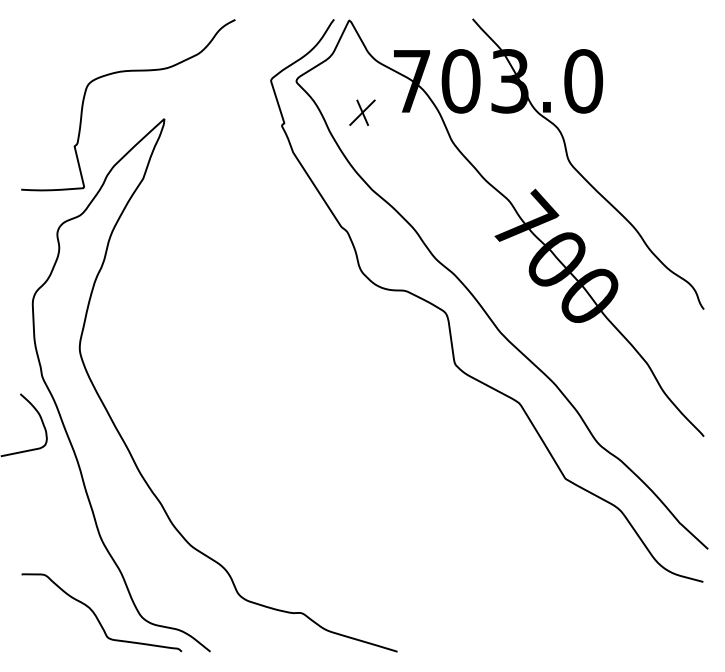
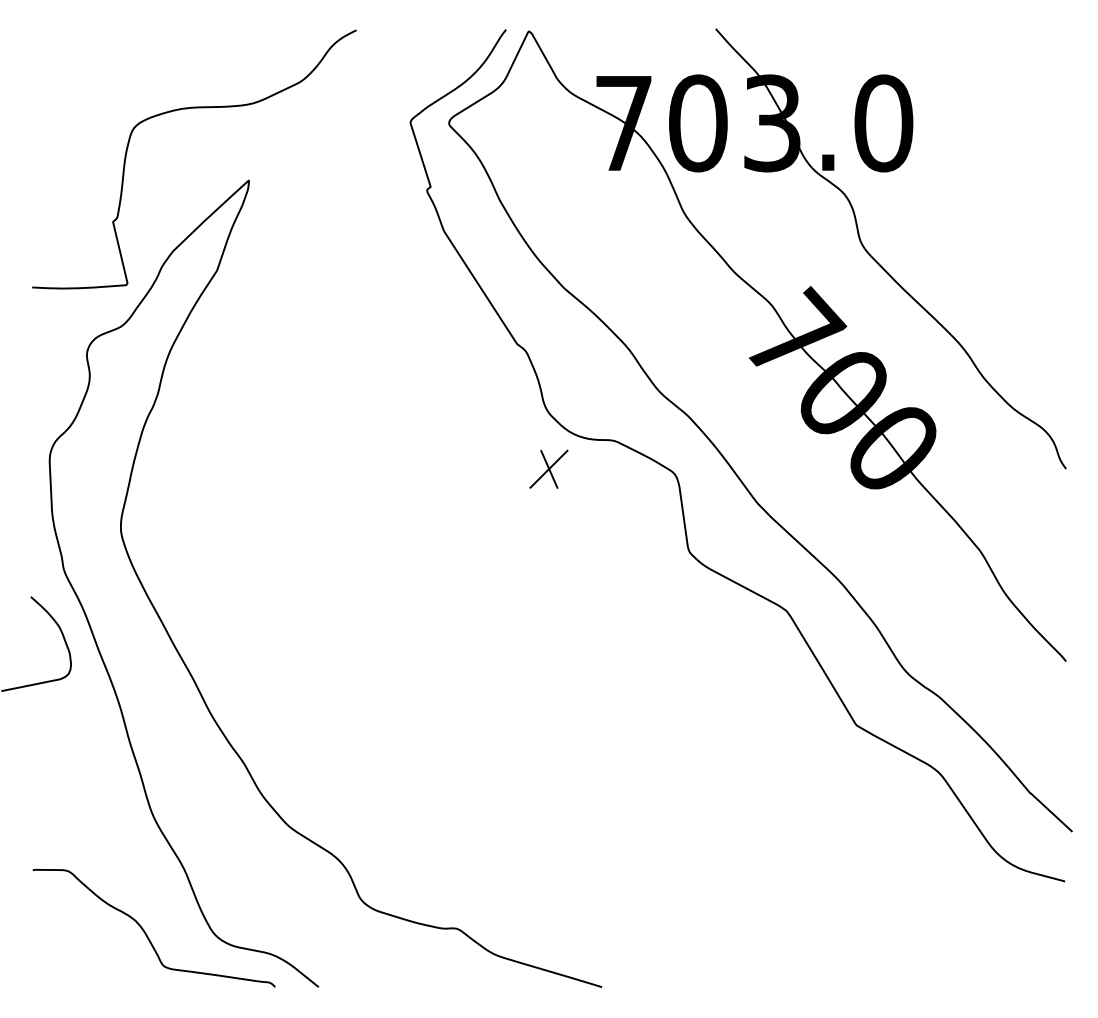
part: (362, 112) -> (549, 468), moved

